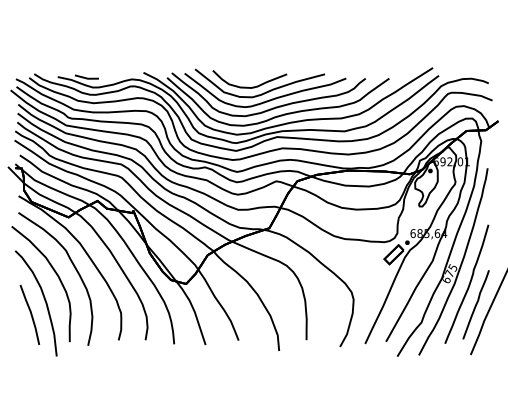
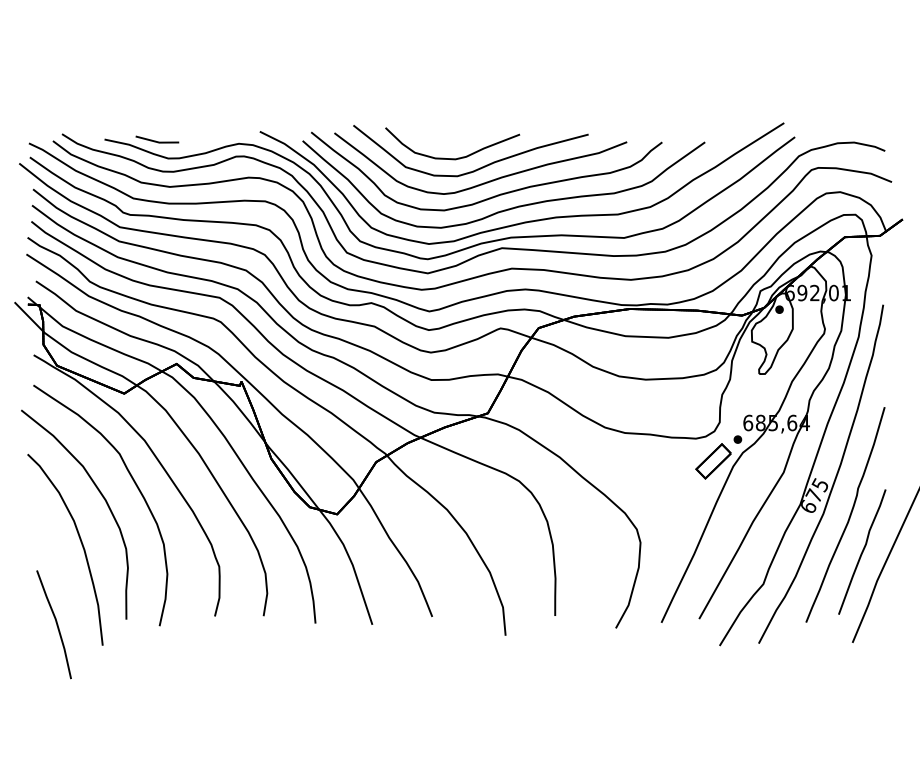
part: (29, 314) -> (53, 623), moved

